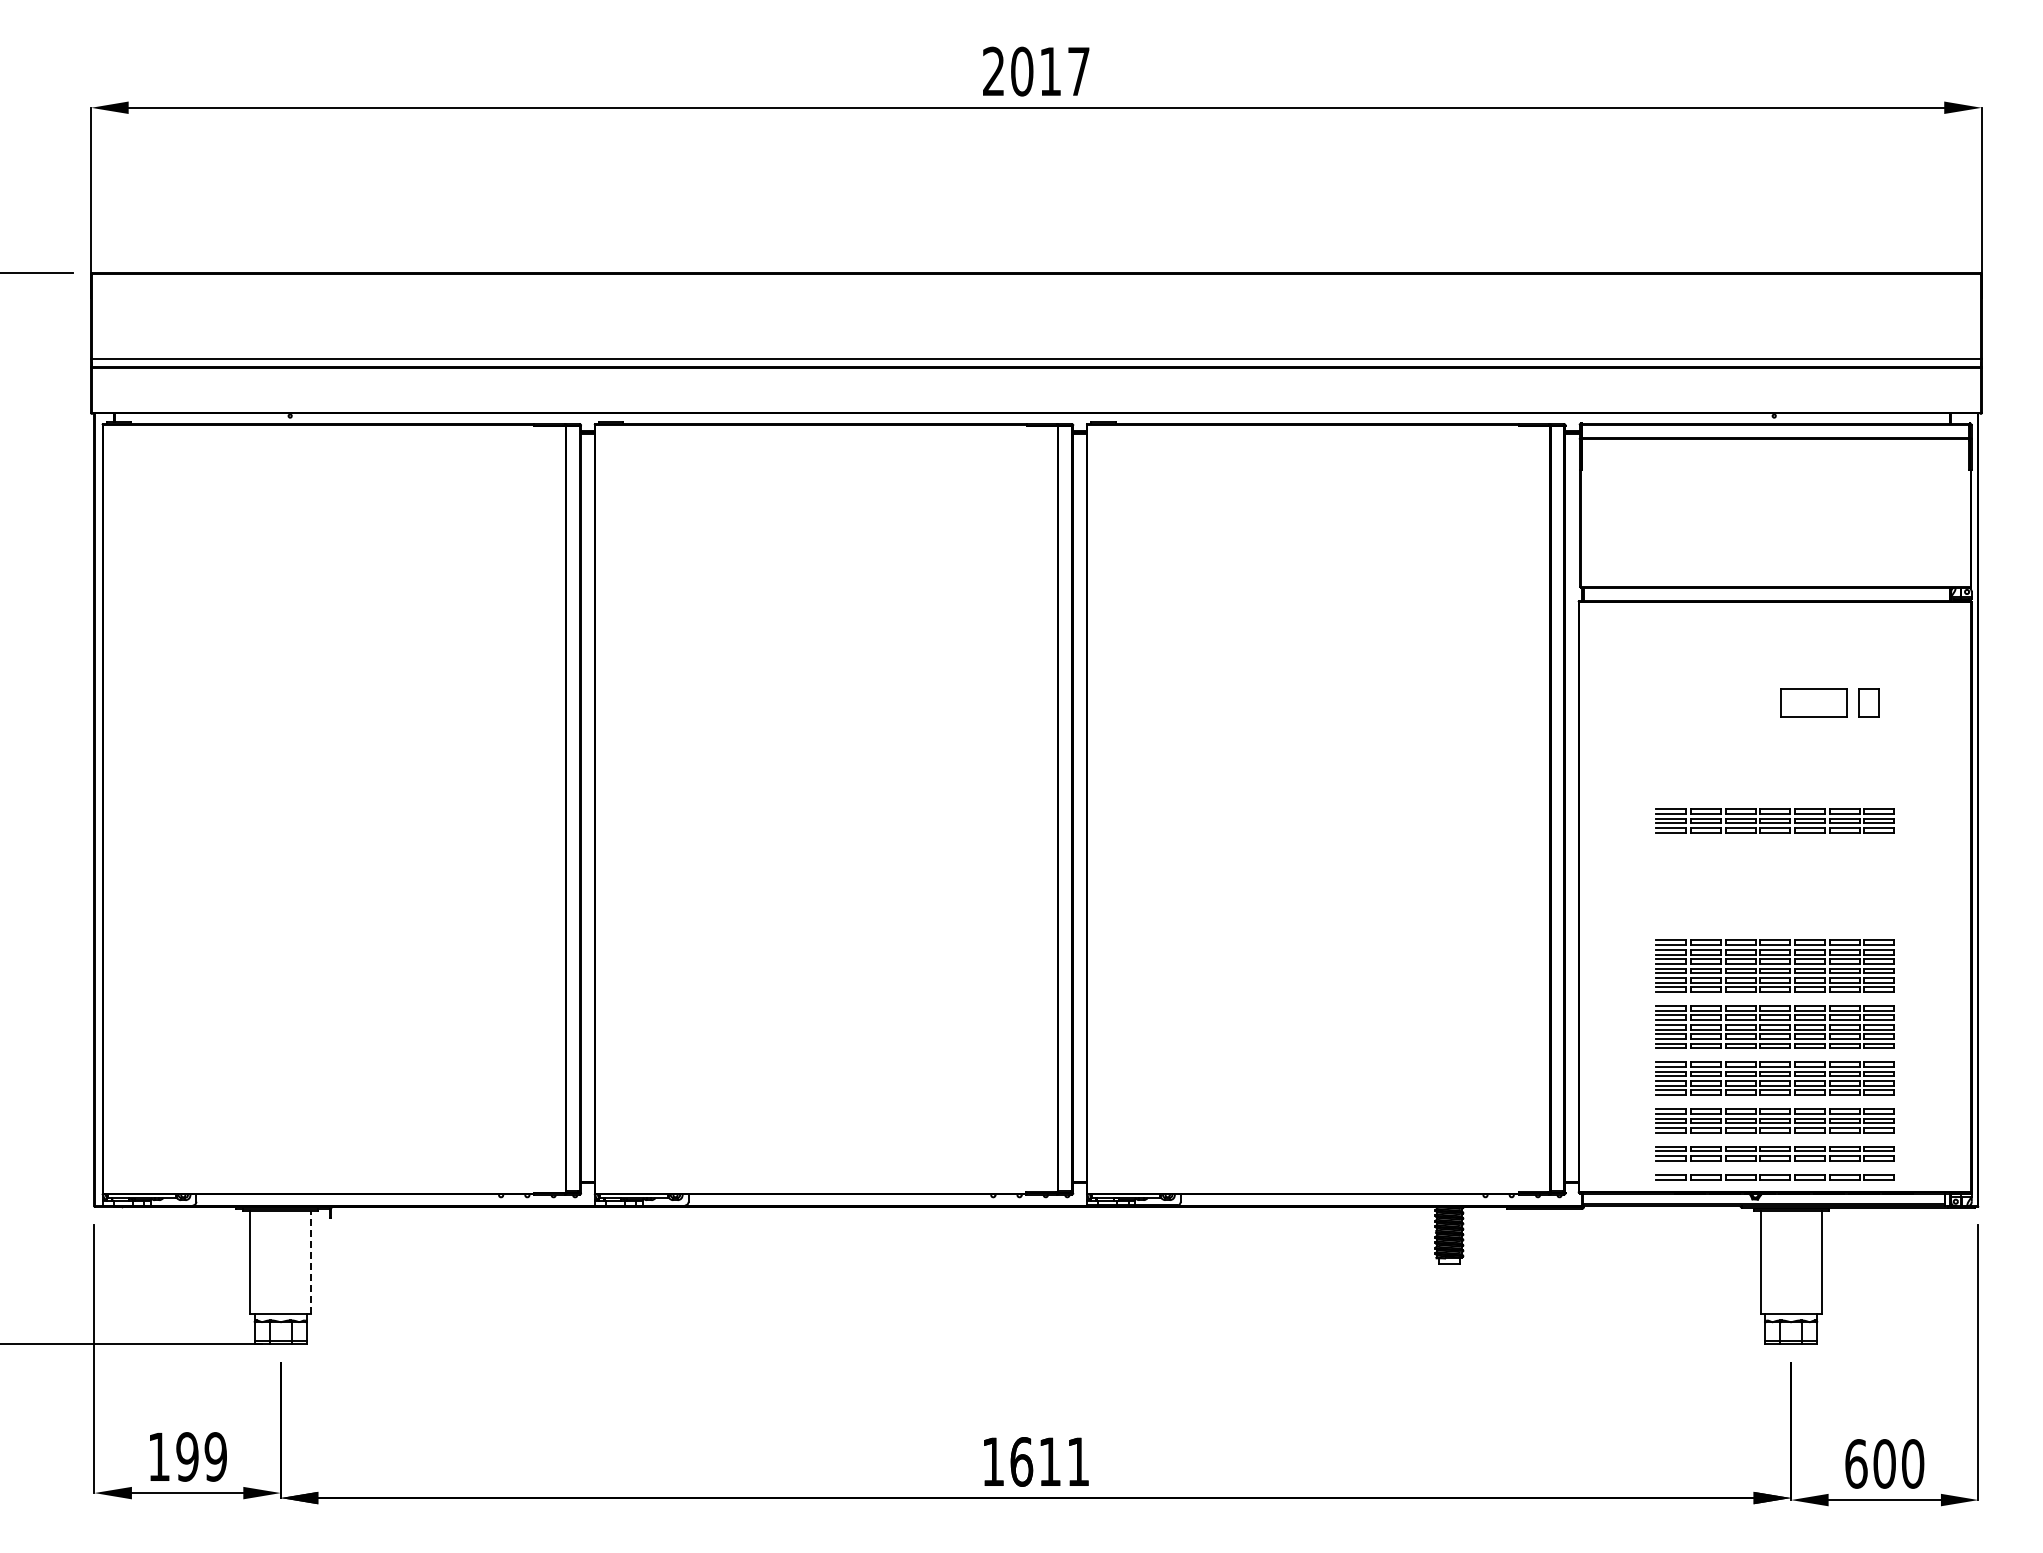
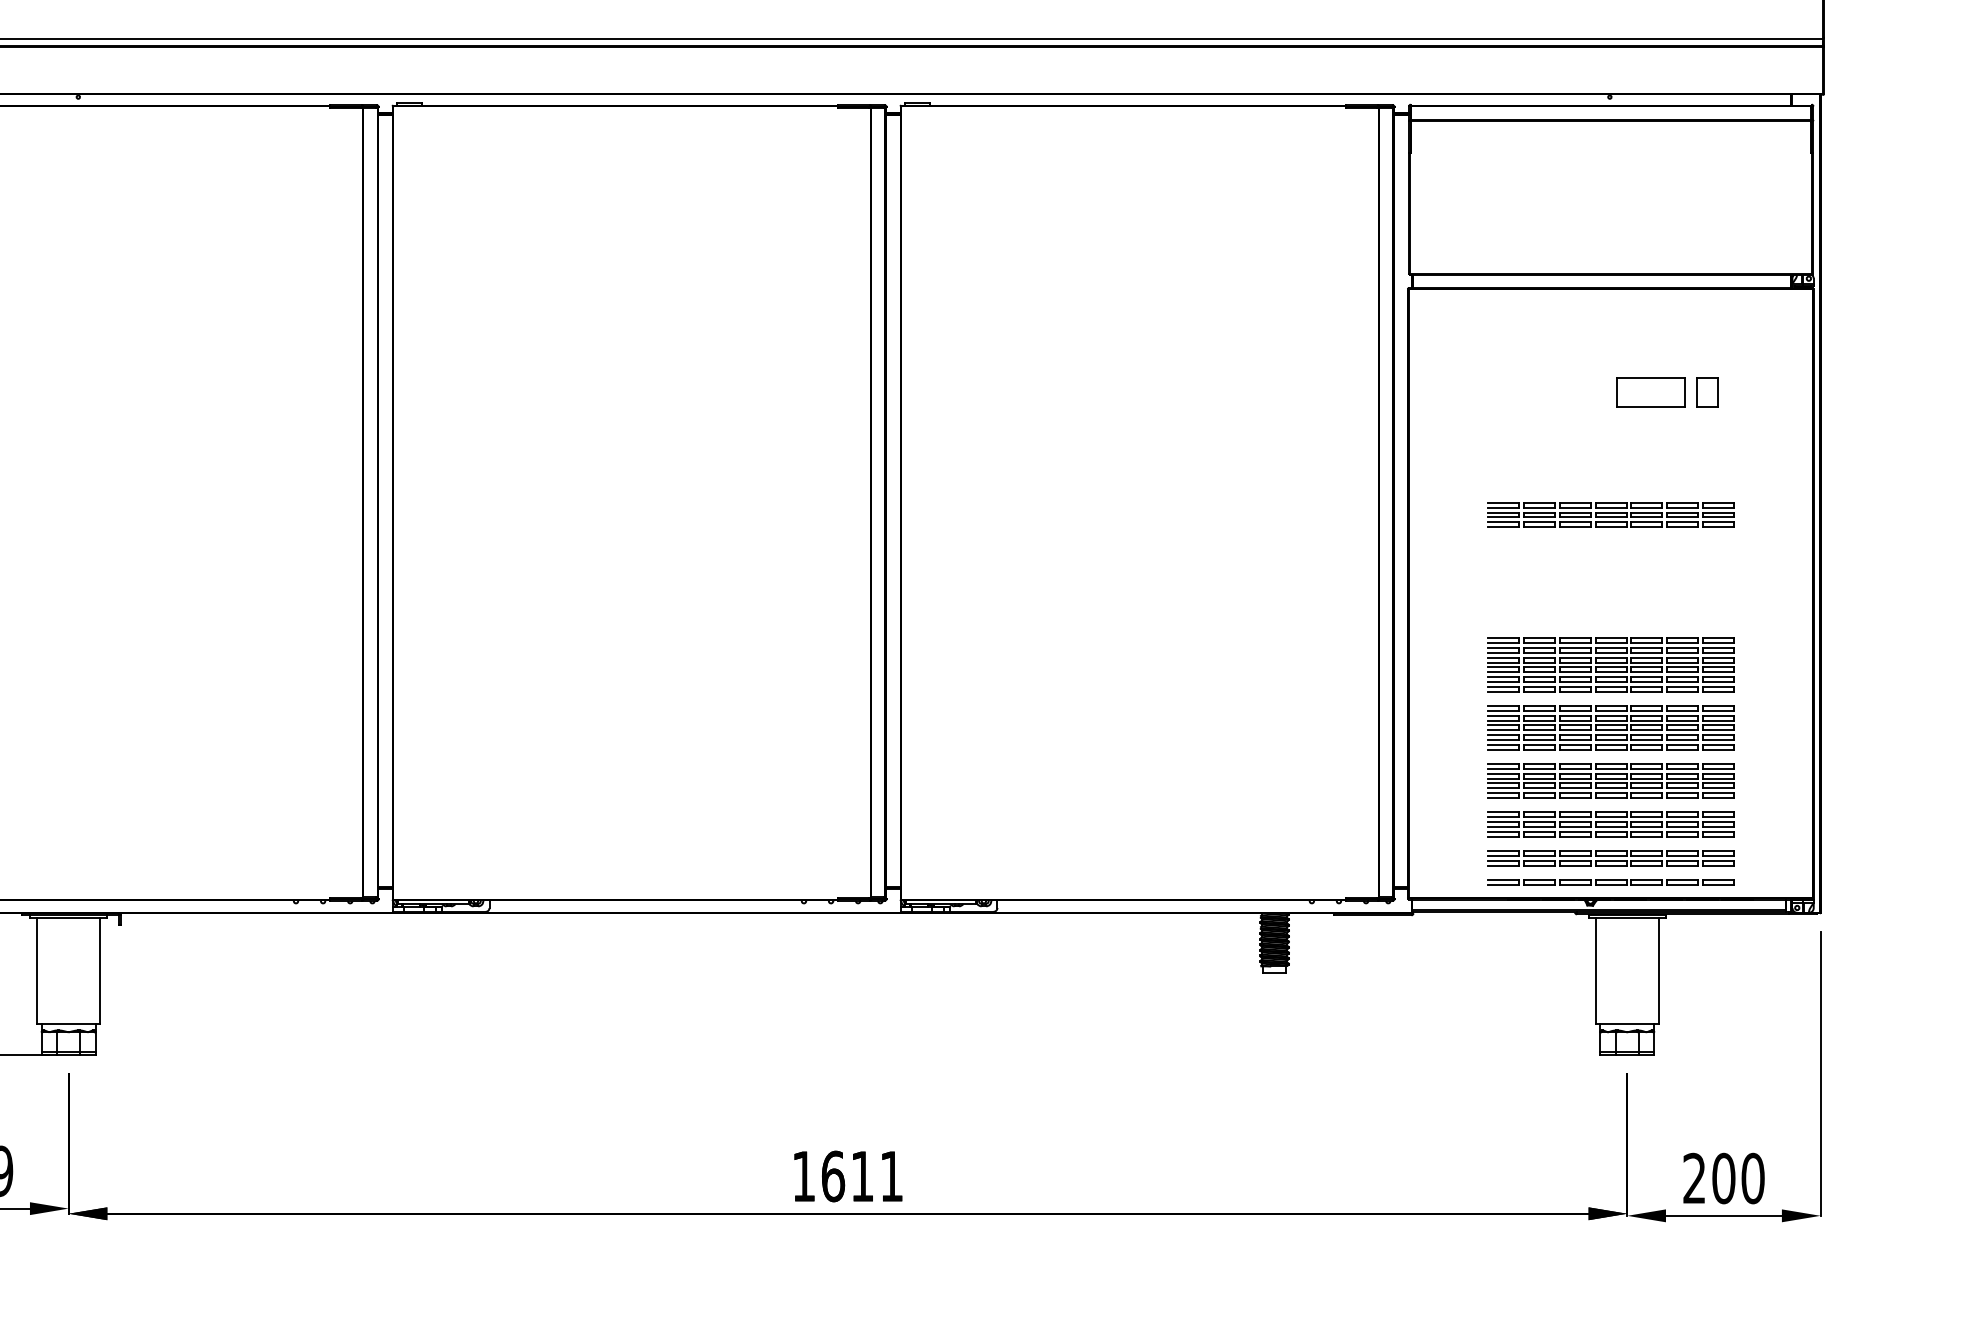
line: (311, 1262) -> (100, 970), dashed -> solid
text: (1856, 1463) -> (1694, 1178), 600 -> 200

